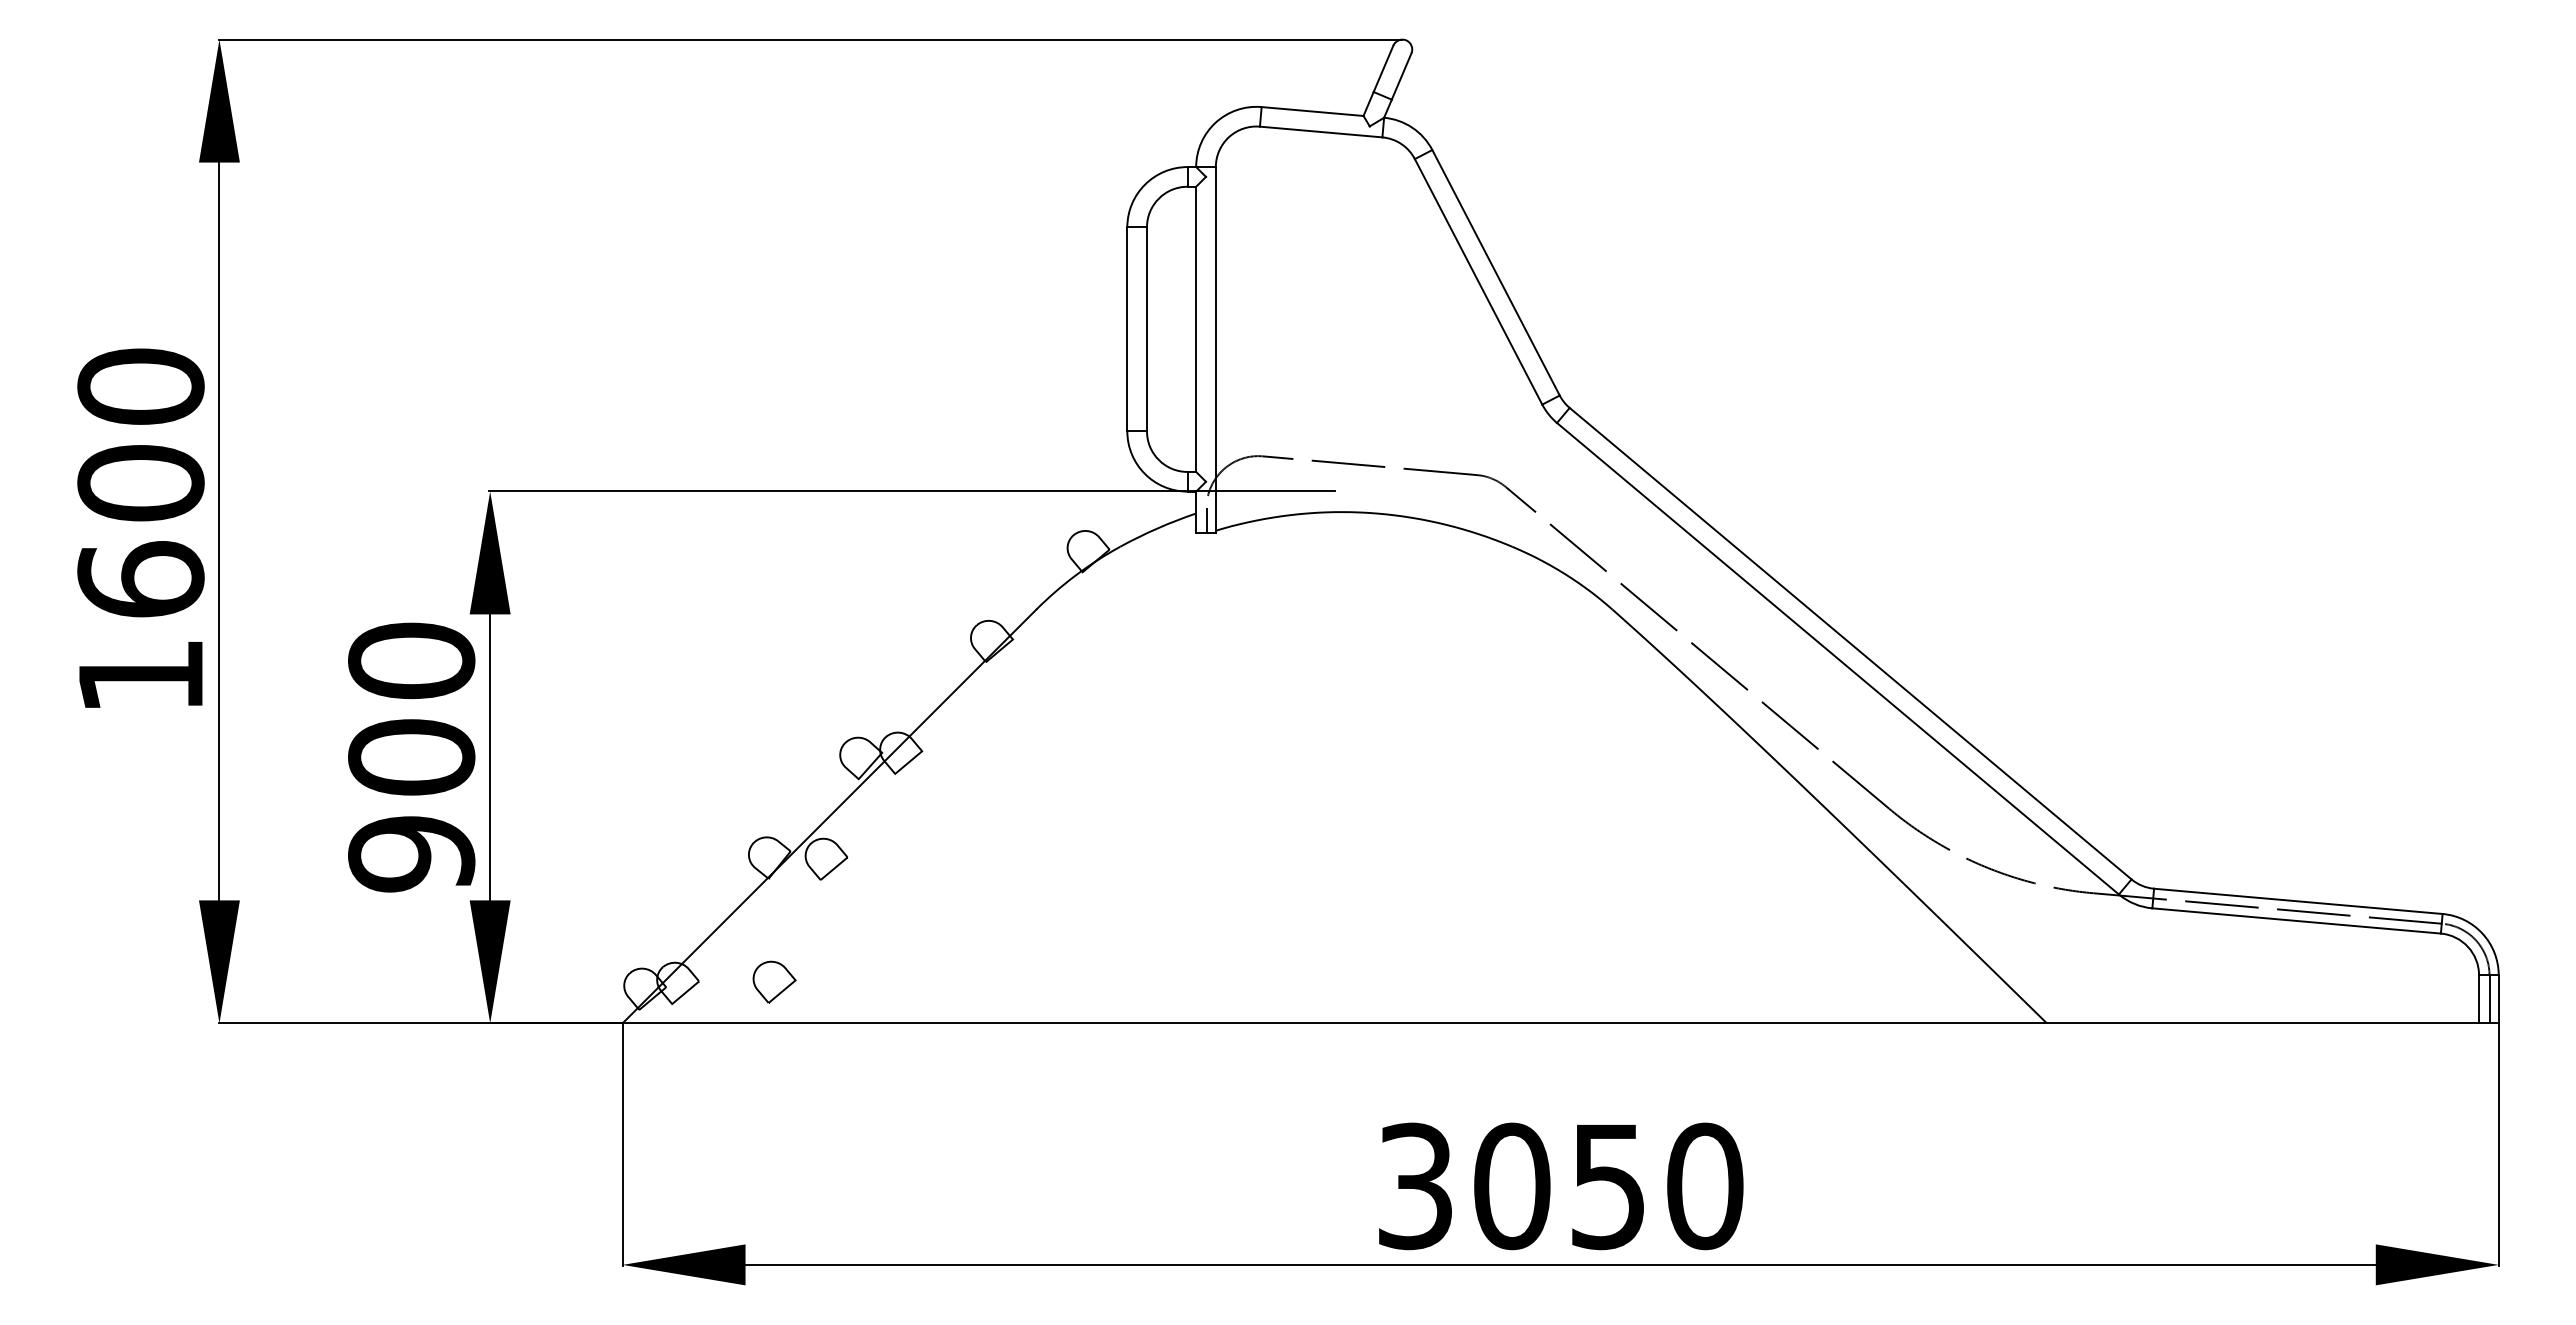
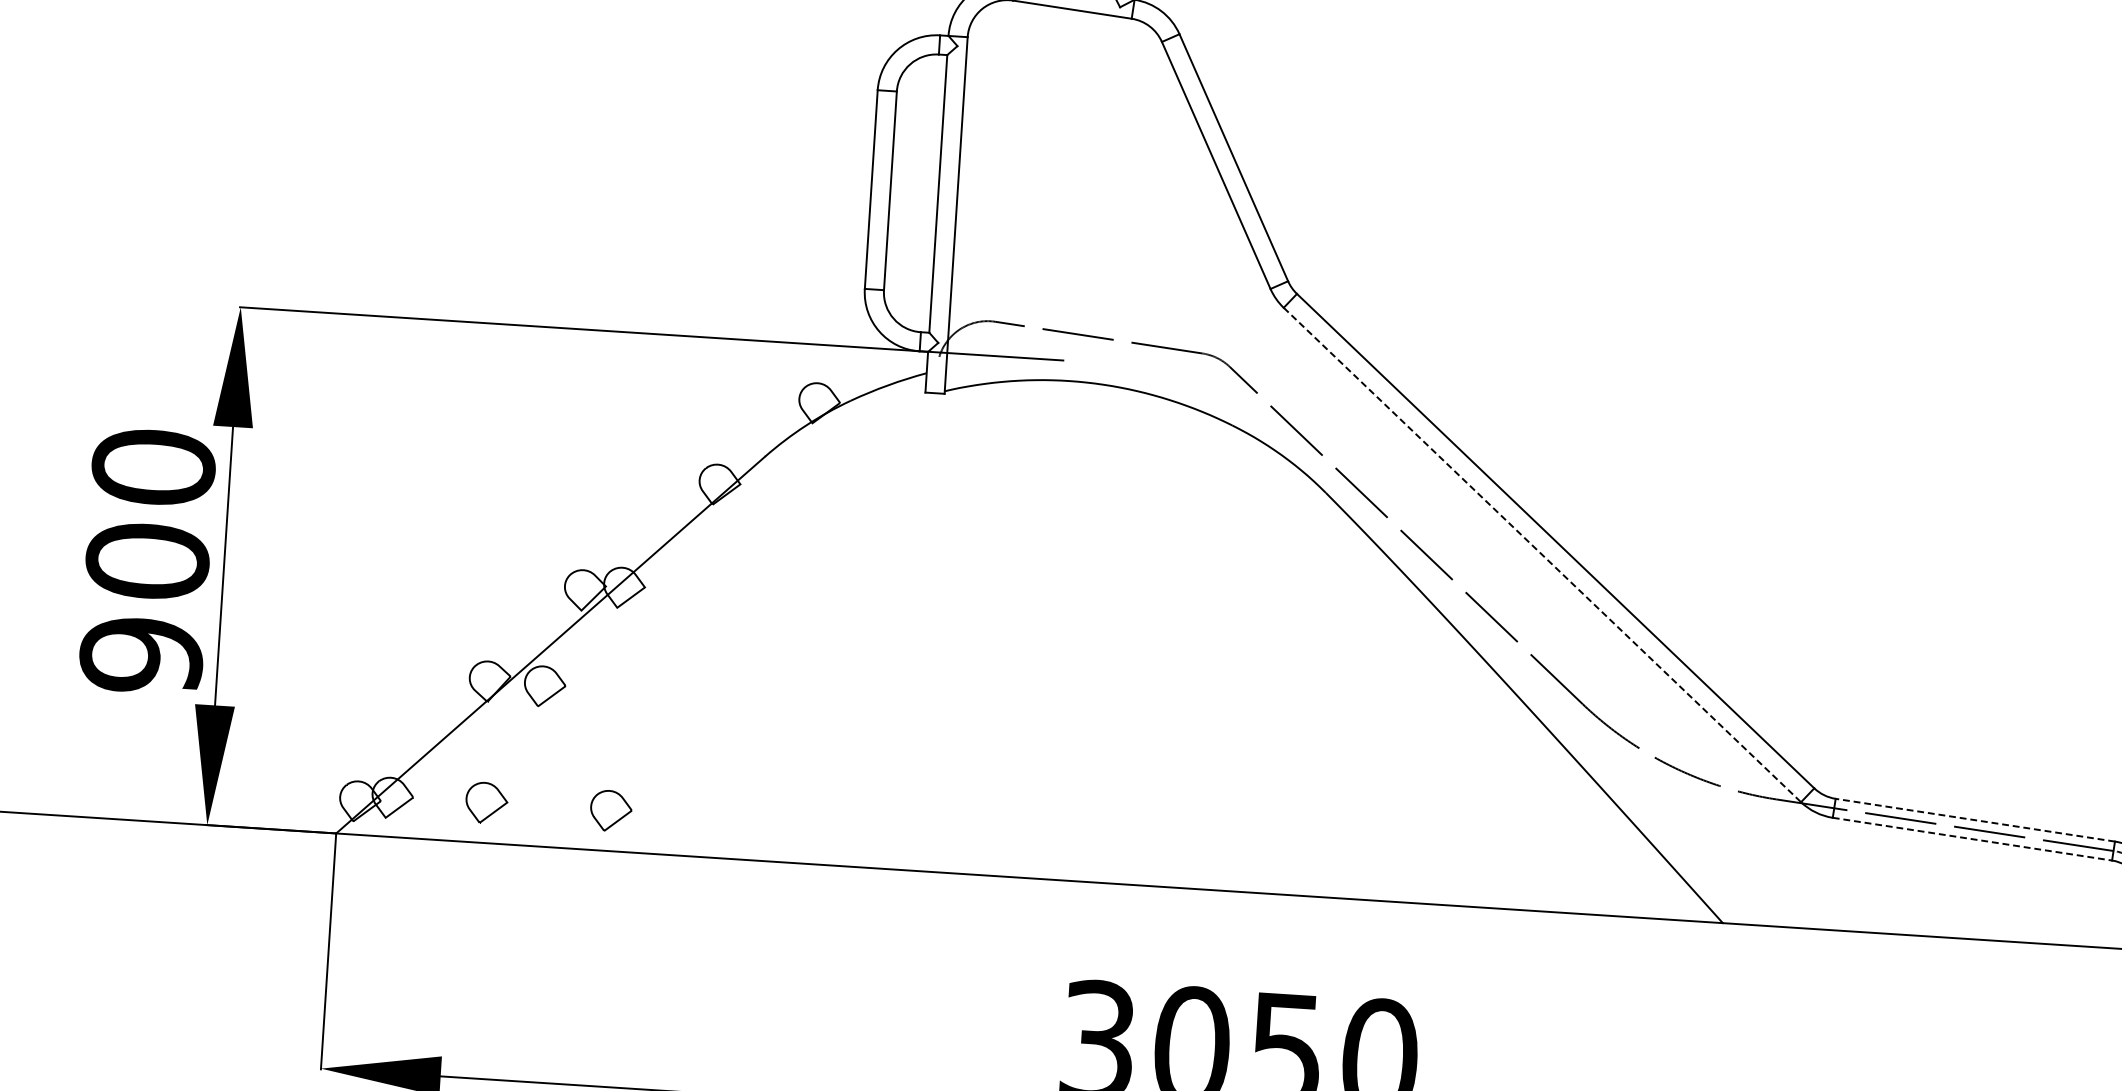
line: (1206, 520) -> (936, 380), removed
line: (1837, 658) -> (1541, 554), solid -> dashed
line: (2298, 901) -> (1975, 820), solid -> dashed
line: (2296, 920) -> (1972, 838), solid -> dashed
part: (902, 981) -> (611, 810), added

